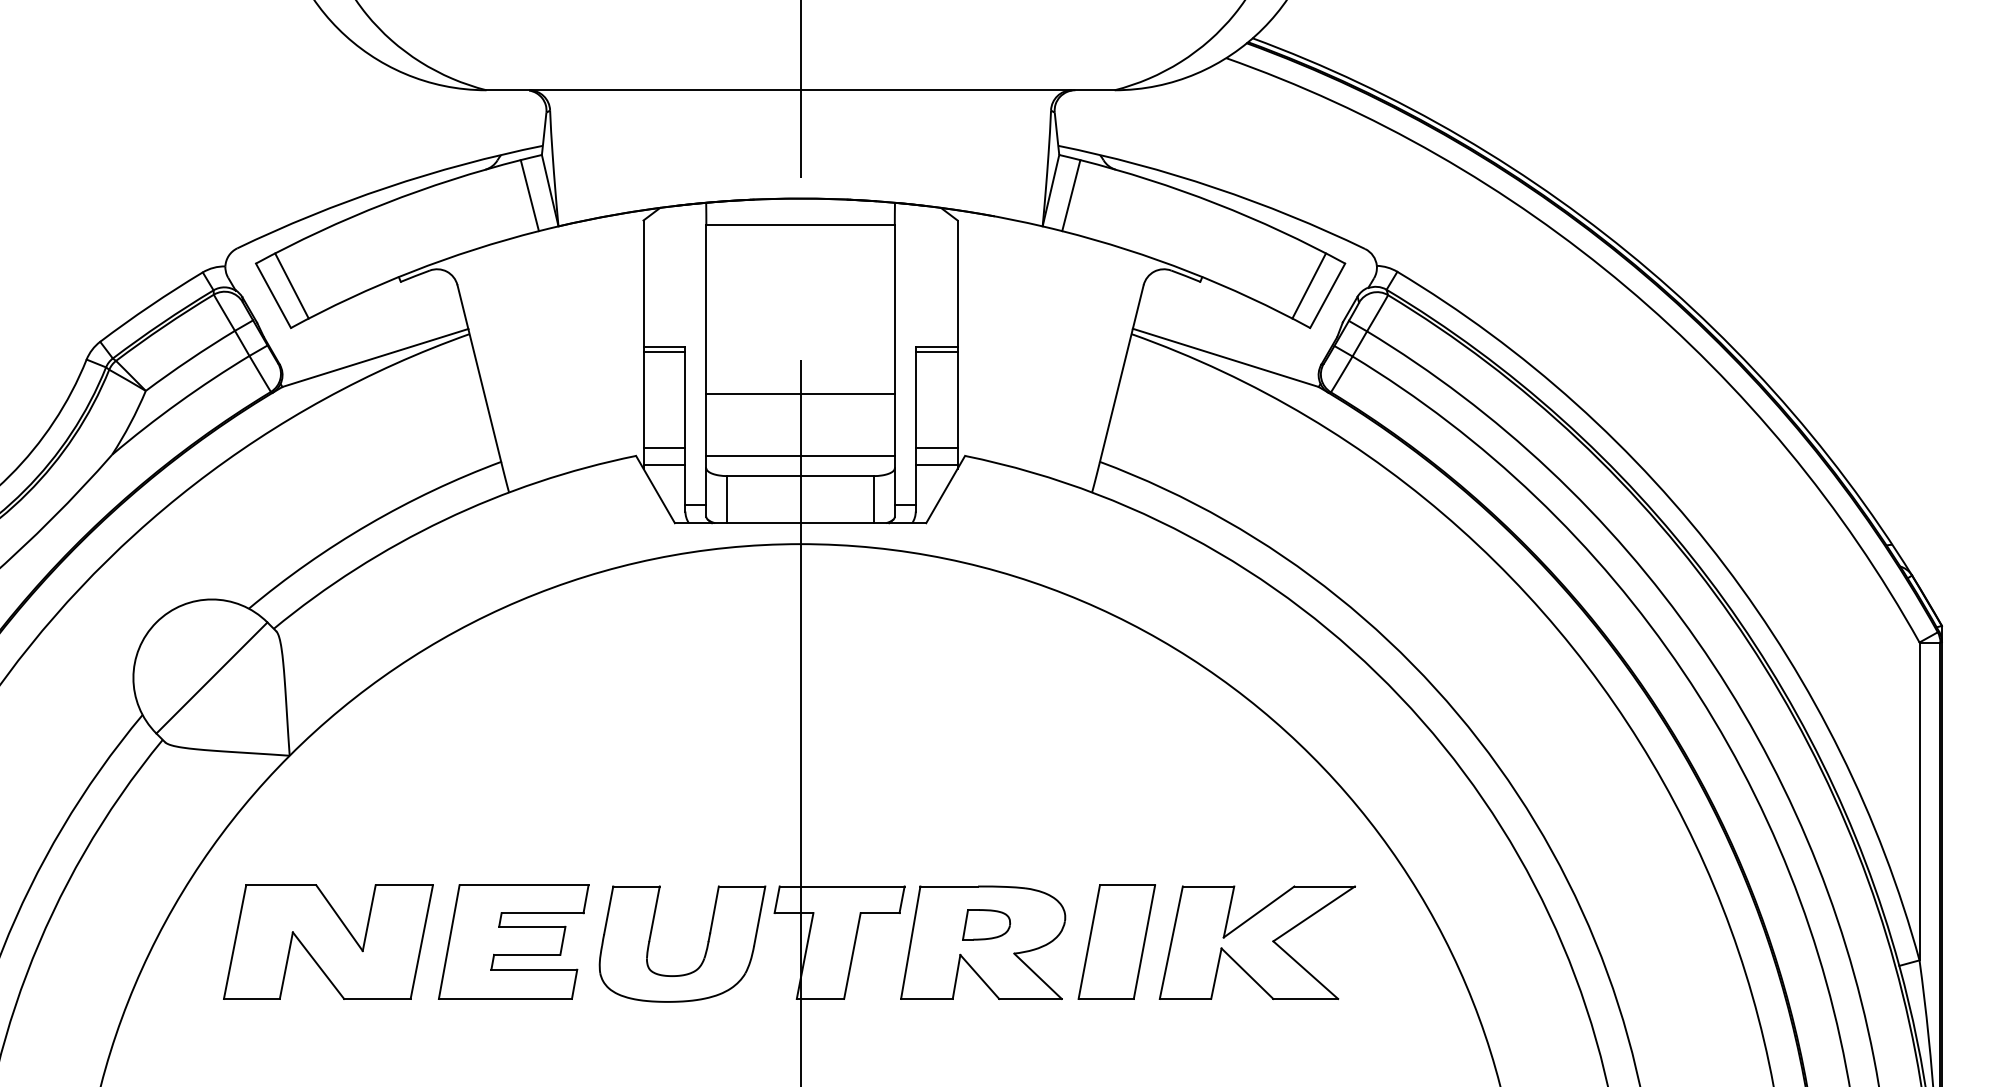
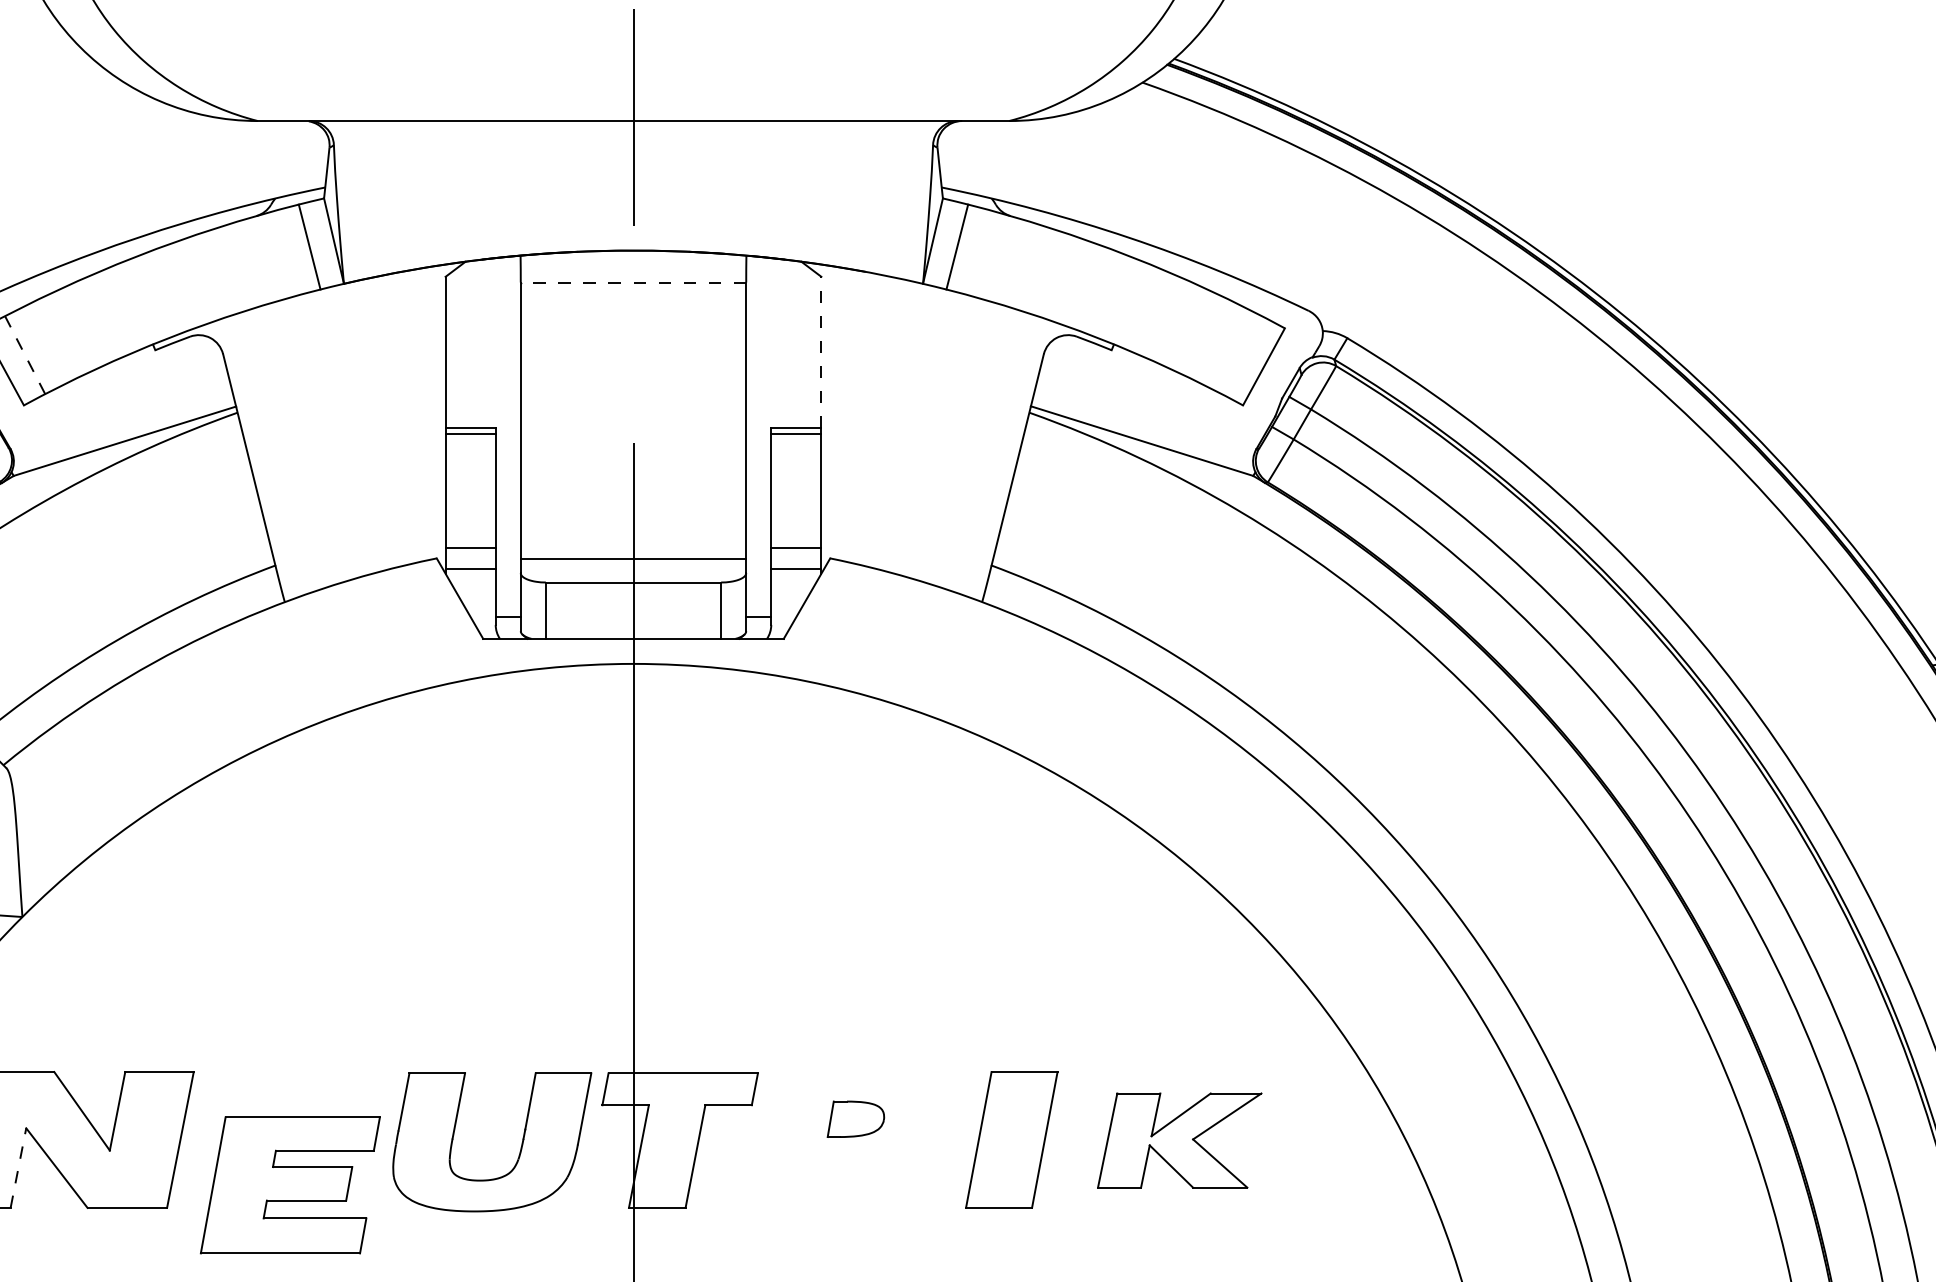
line: (800, 225) -> (633, 282), solid -> dashed
line: (957, 283) -> (821, 352), solid -> dashed
line: (1309, 285) -> (1242, 354), removed
line: (291, 286) -> (24, 355), solid -> dashed
line: (800, 394) -> (633, 484), removed
part: (513, 941) -> (290, 1184), moved
part: (983, 942) -> (852, 1140), removed
part: (1256, 942) -> (1178, 1140), size x0.7
line: (286, 965) -> (18, 1167), solid -> dashed

